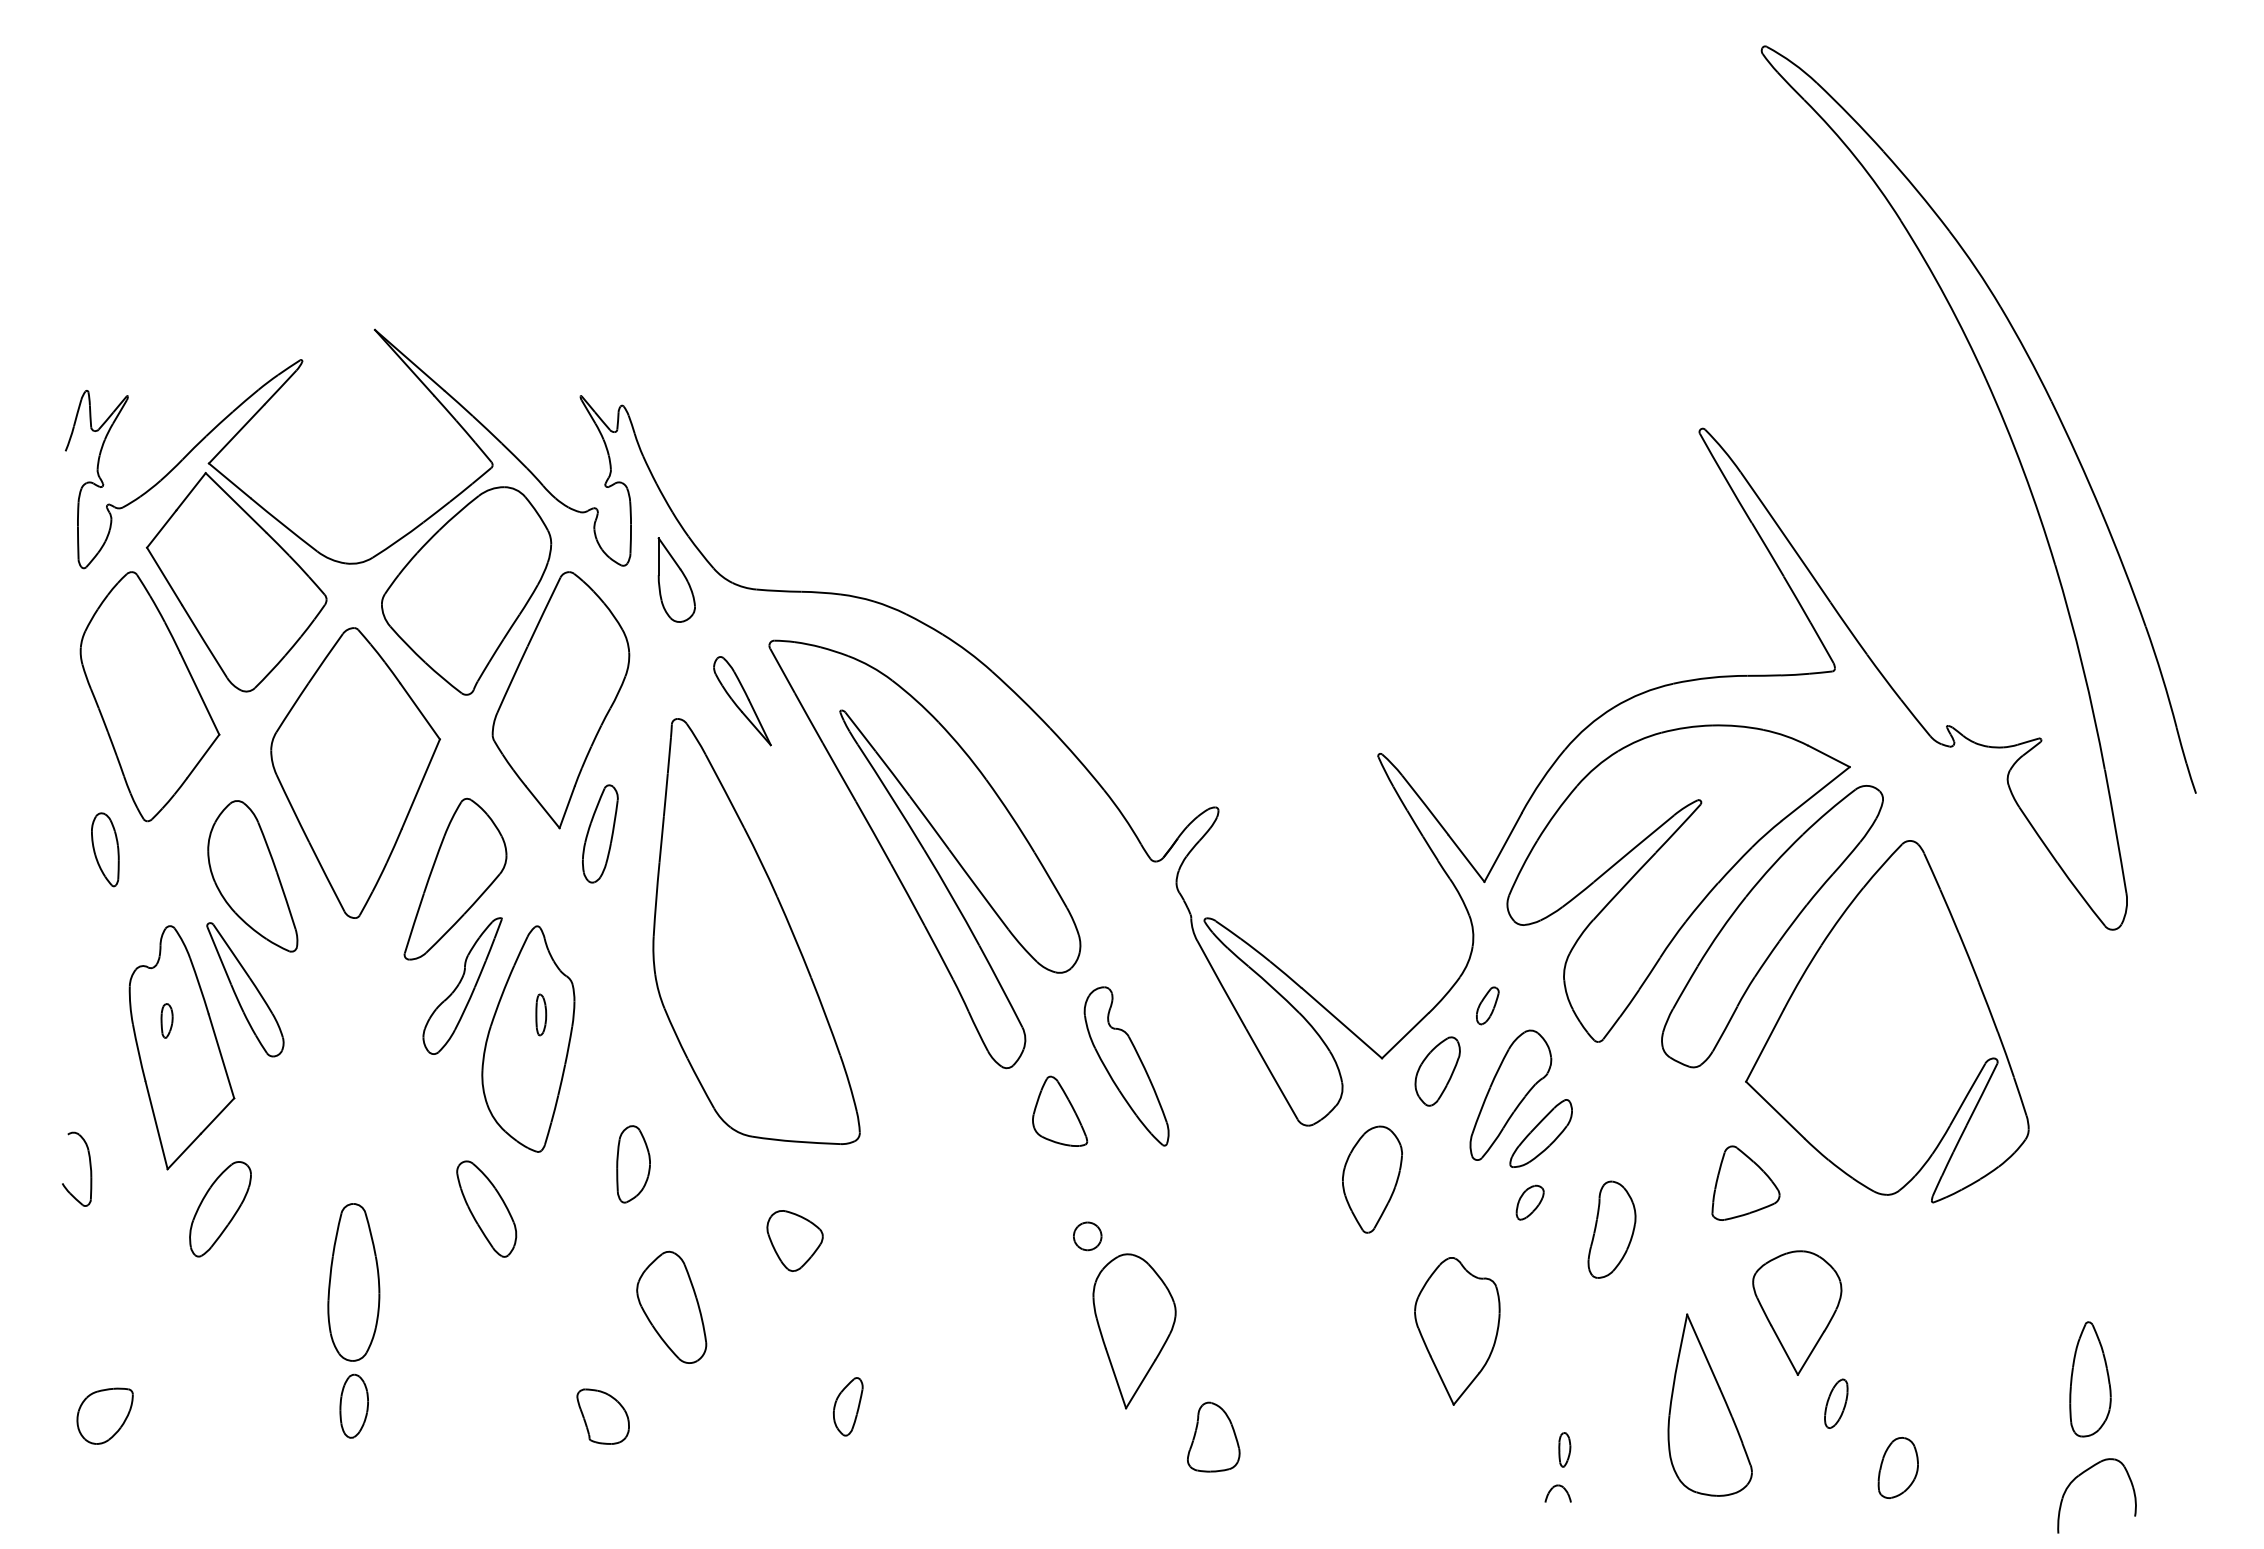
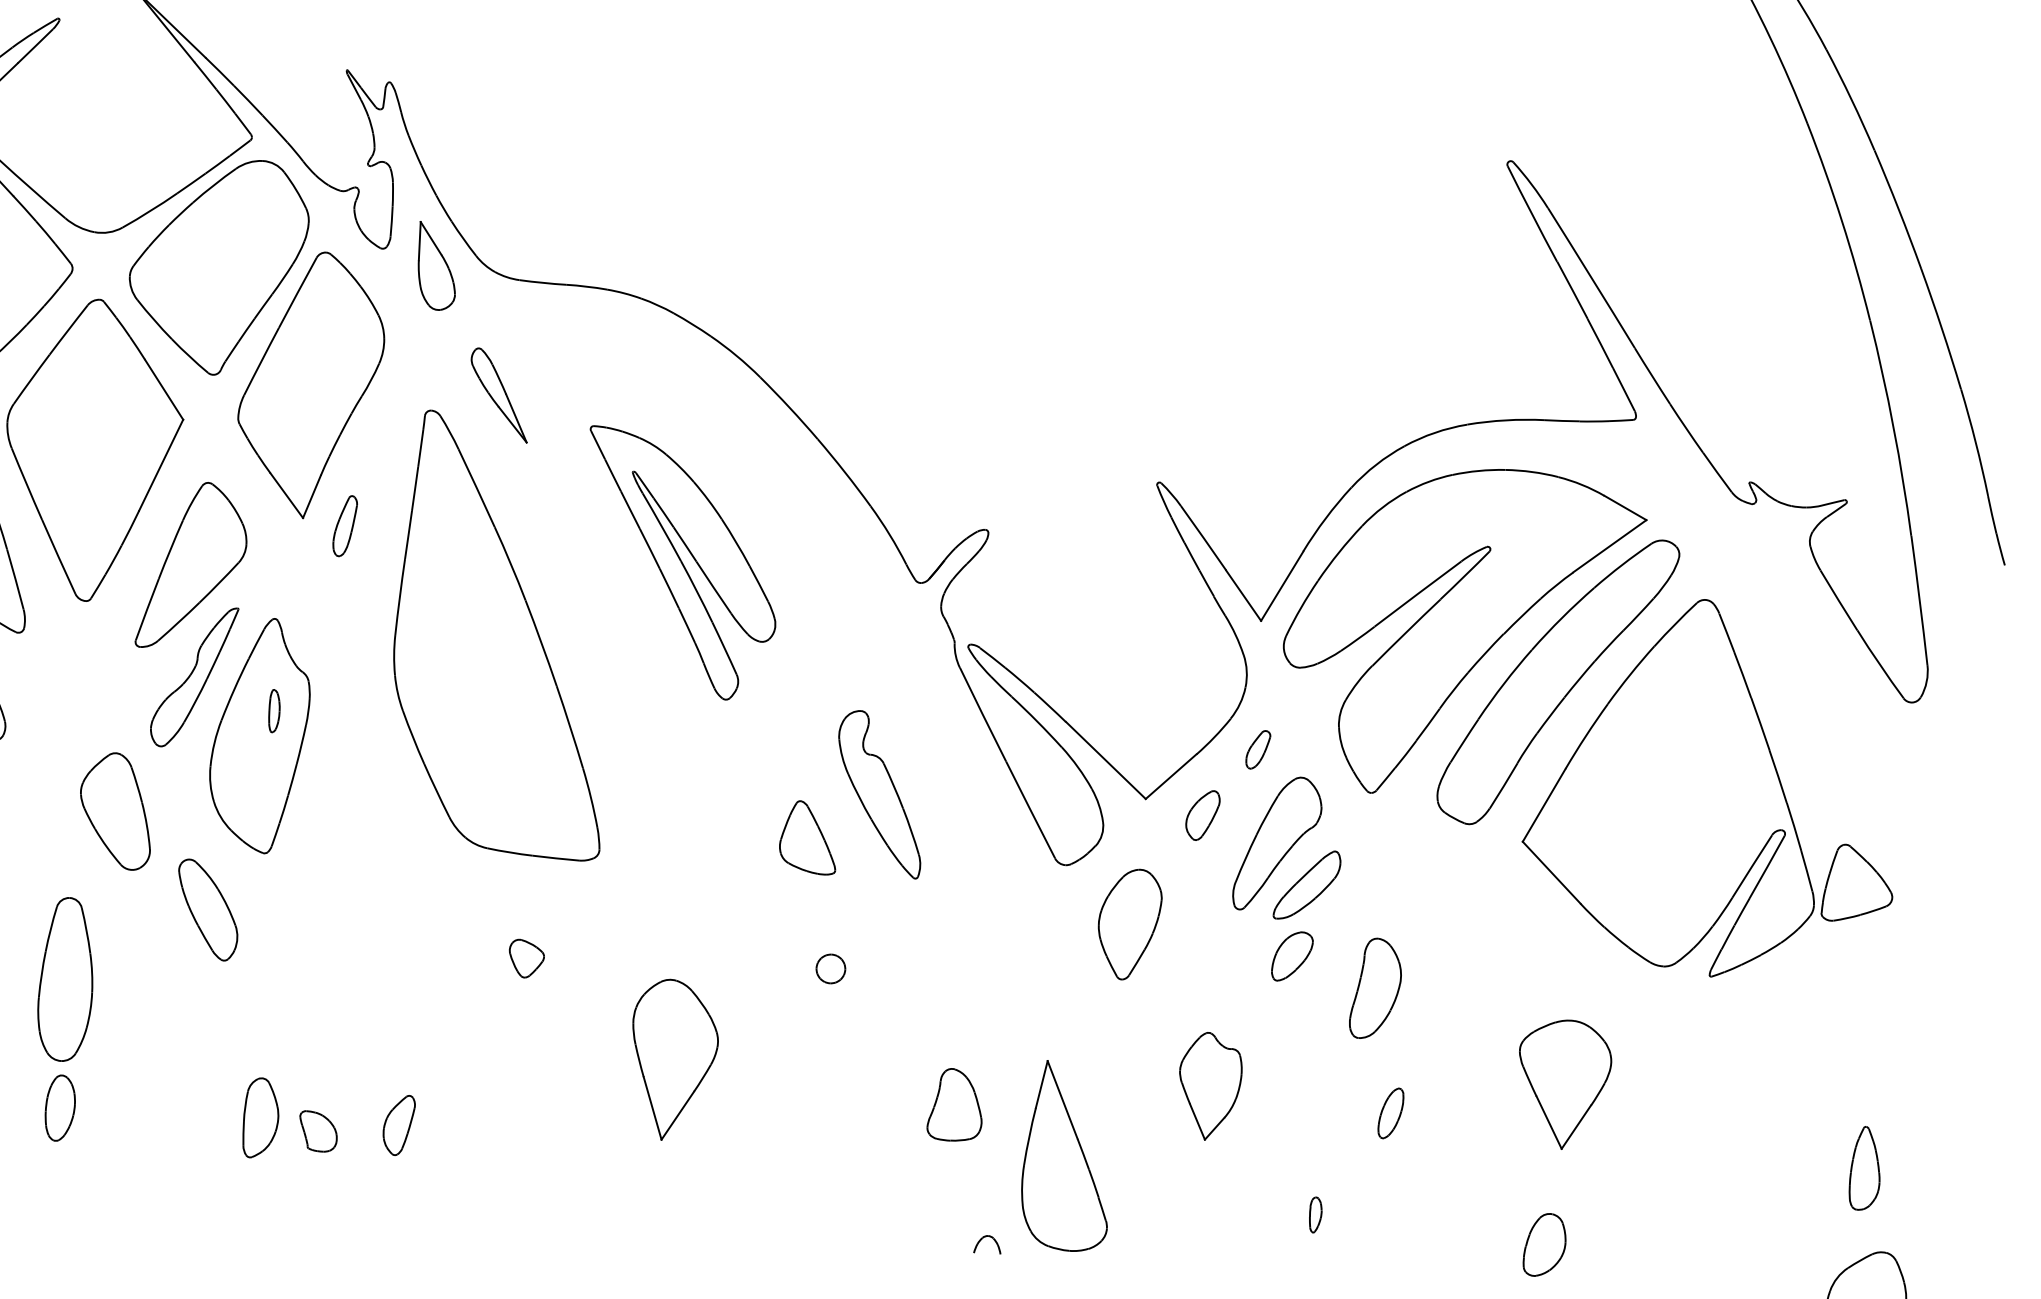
part: (600, 833) -> (345, 525), size x0.6
part: (924, 854) -> (680, 563), size x0.6
part: (1437, 1071) -> (1202, 815), size x0.7
part: (633, 1164) -> (261, 1118), moved
part: (1745, 1182) -> (1857, 882), moved
part: (1529, 1202) -> (1291, 956), size x1.4
part: (794, 1240) -> (526, 958), size x0.6
part: (671, 1306) -> (115, 810), moved
part: (1134, 1331) -> (674, 1060), moved
part: (1457, 1331) -> (1210, 1086), size x0.7
part: (2090, 1379) -> (1865, 1168), size x0.7
part: (1836, 1403) -> (1391, 1113), moved
part: (1709, 1404) -> (1066, 1155), moved
part: (847, 1406) -> (398, 1124), moved
part: (602, 1416) -> (317, 1131), size x0.7
part: (1213, 1436) -> (955, 1104), moved
part: (1897, 1467) -> (1544, 1244), moved
part: (1553, 1488) -> (983, 1238), moved

